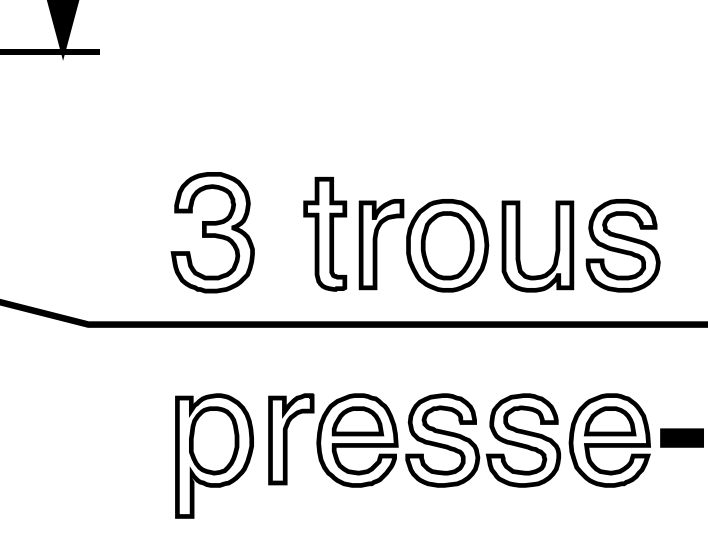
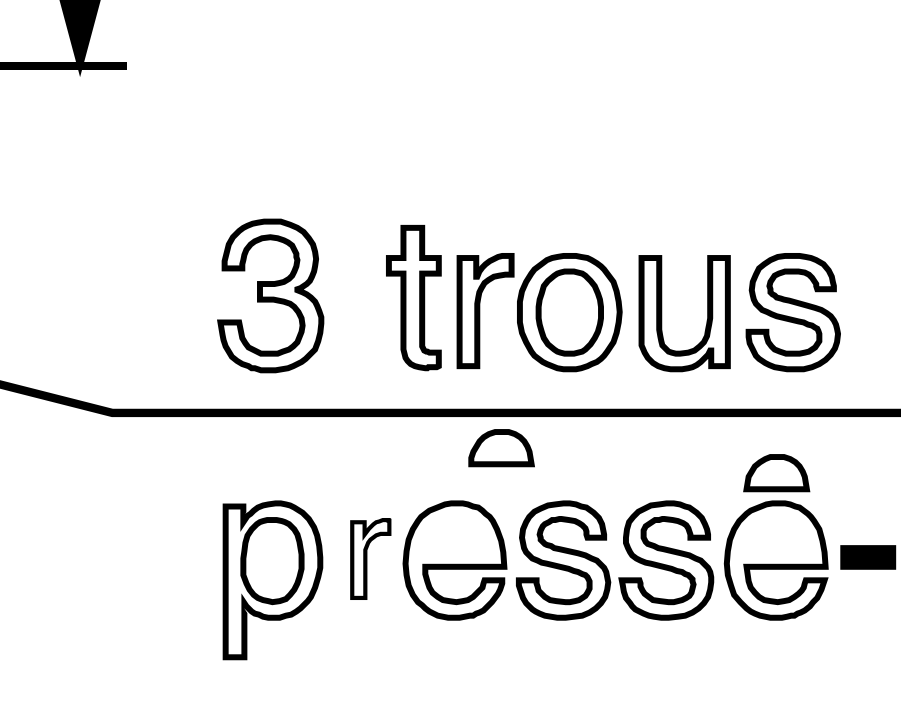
part: (357, 421) -> (501, 448), moved
part: (610, 421) -> (776, 473), moved
part: (291, 438) -> (370, 558), size x0.7

